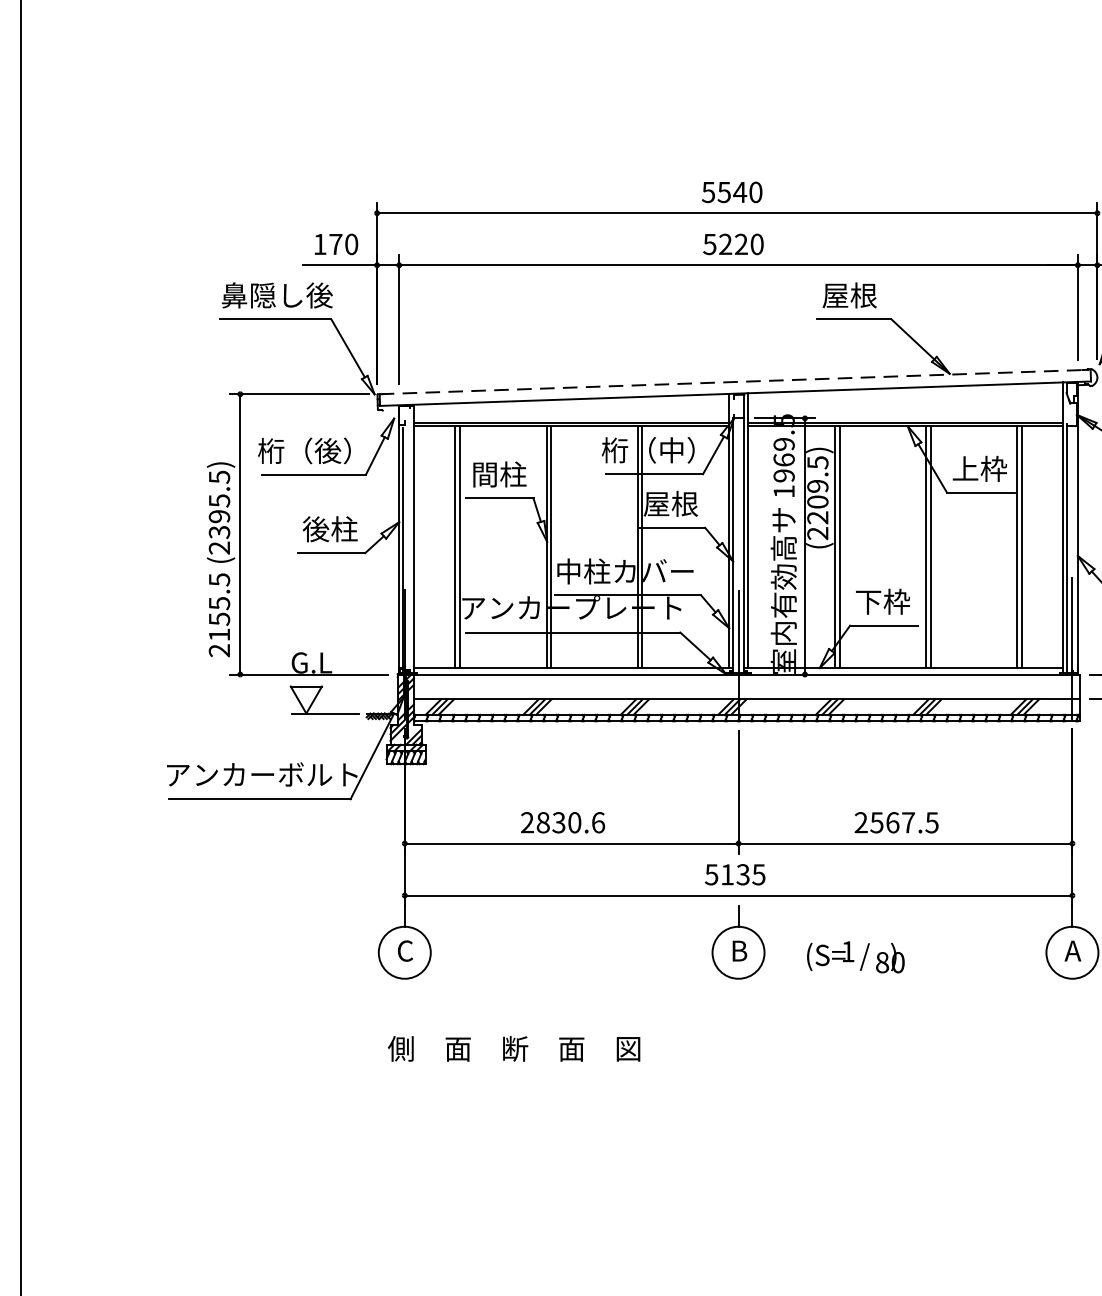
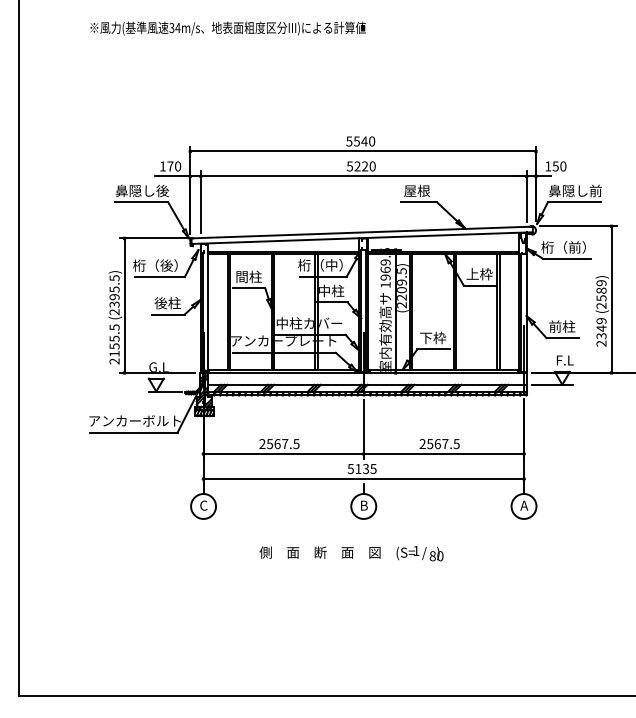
line: (735, 381) -> (362, 232), dashed -> solid
text: (671, 502) -> (331, 290), 屋根 -> 中柱
text: (571, 823) -> (283, 444), 2830.6 -> 2567.5
text: (854, 956) -> (419, 553), moved
text: (513, 1048) -> (319, 552), moved

